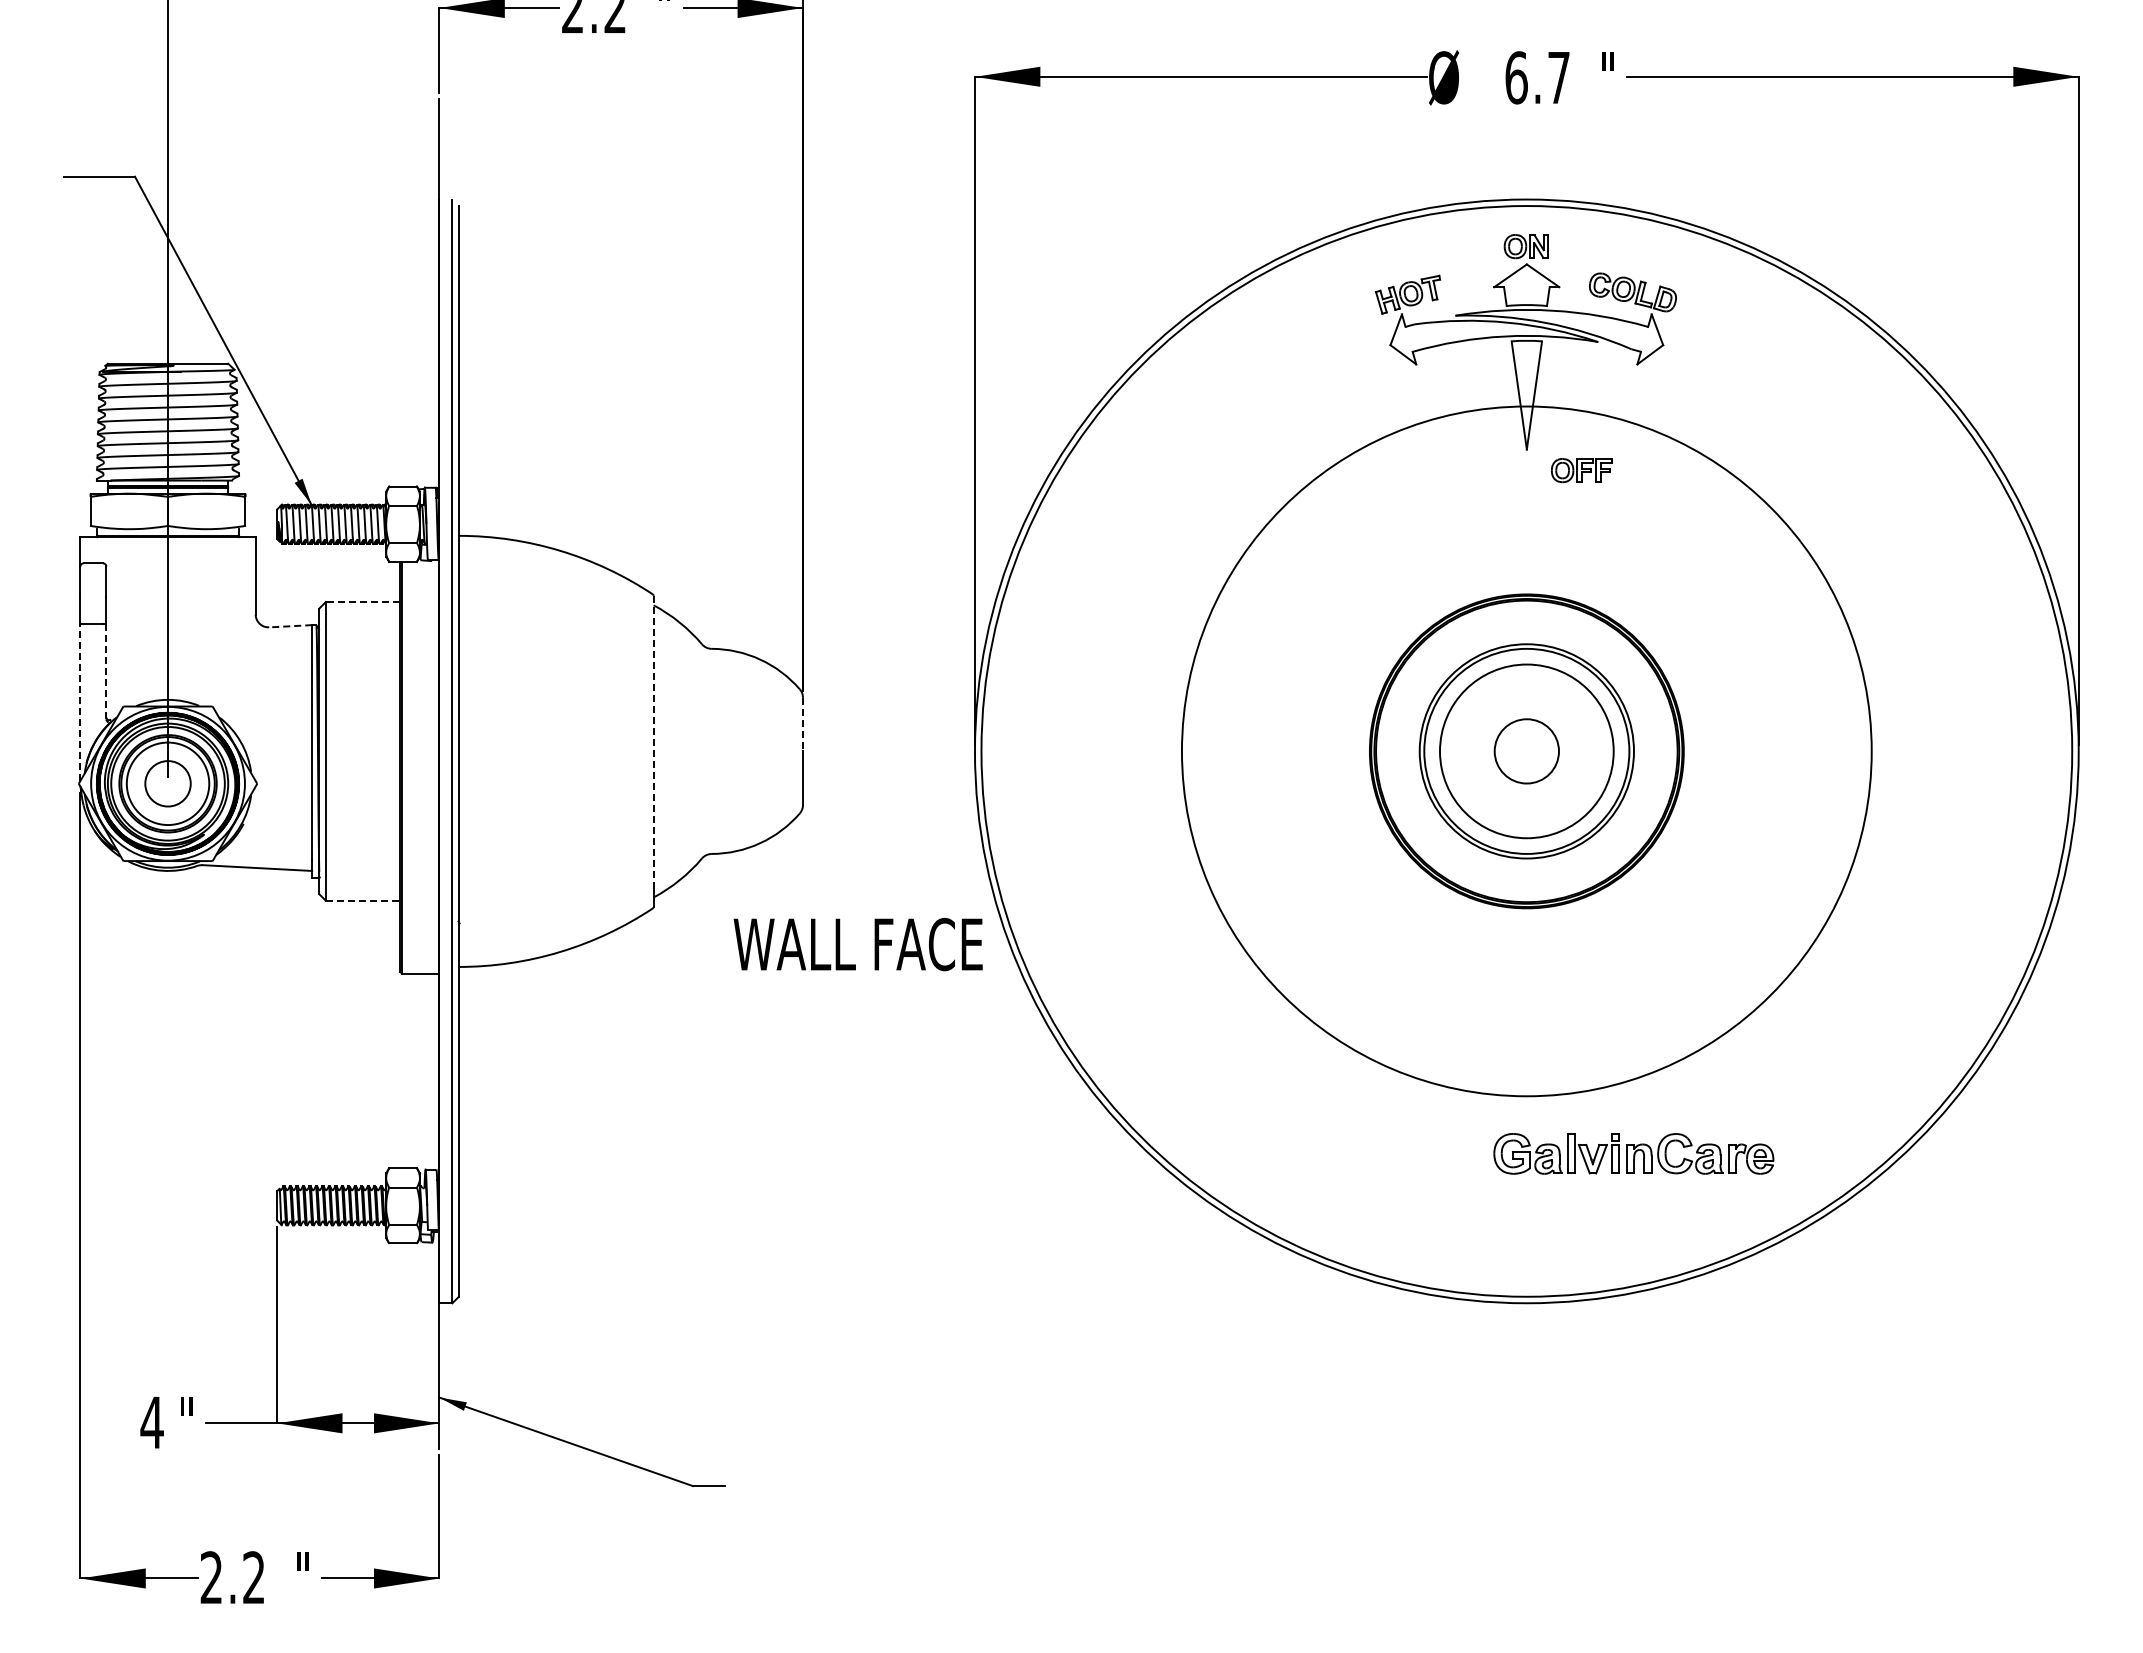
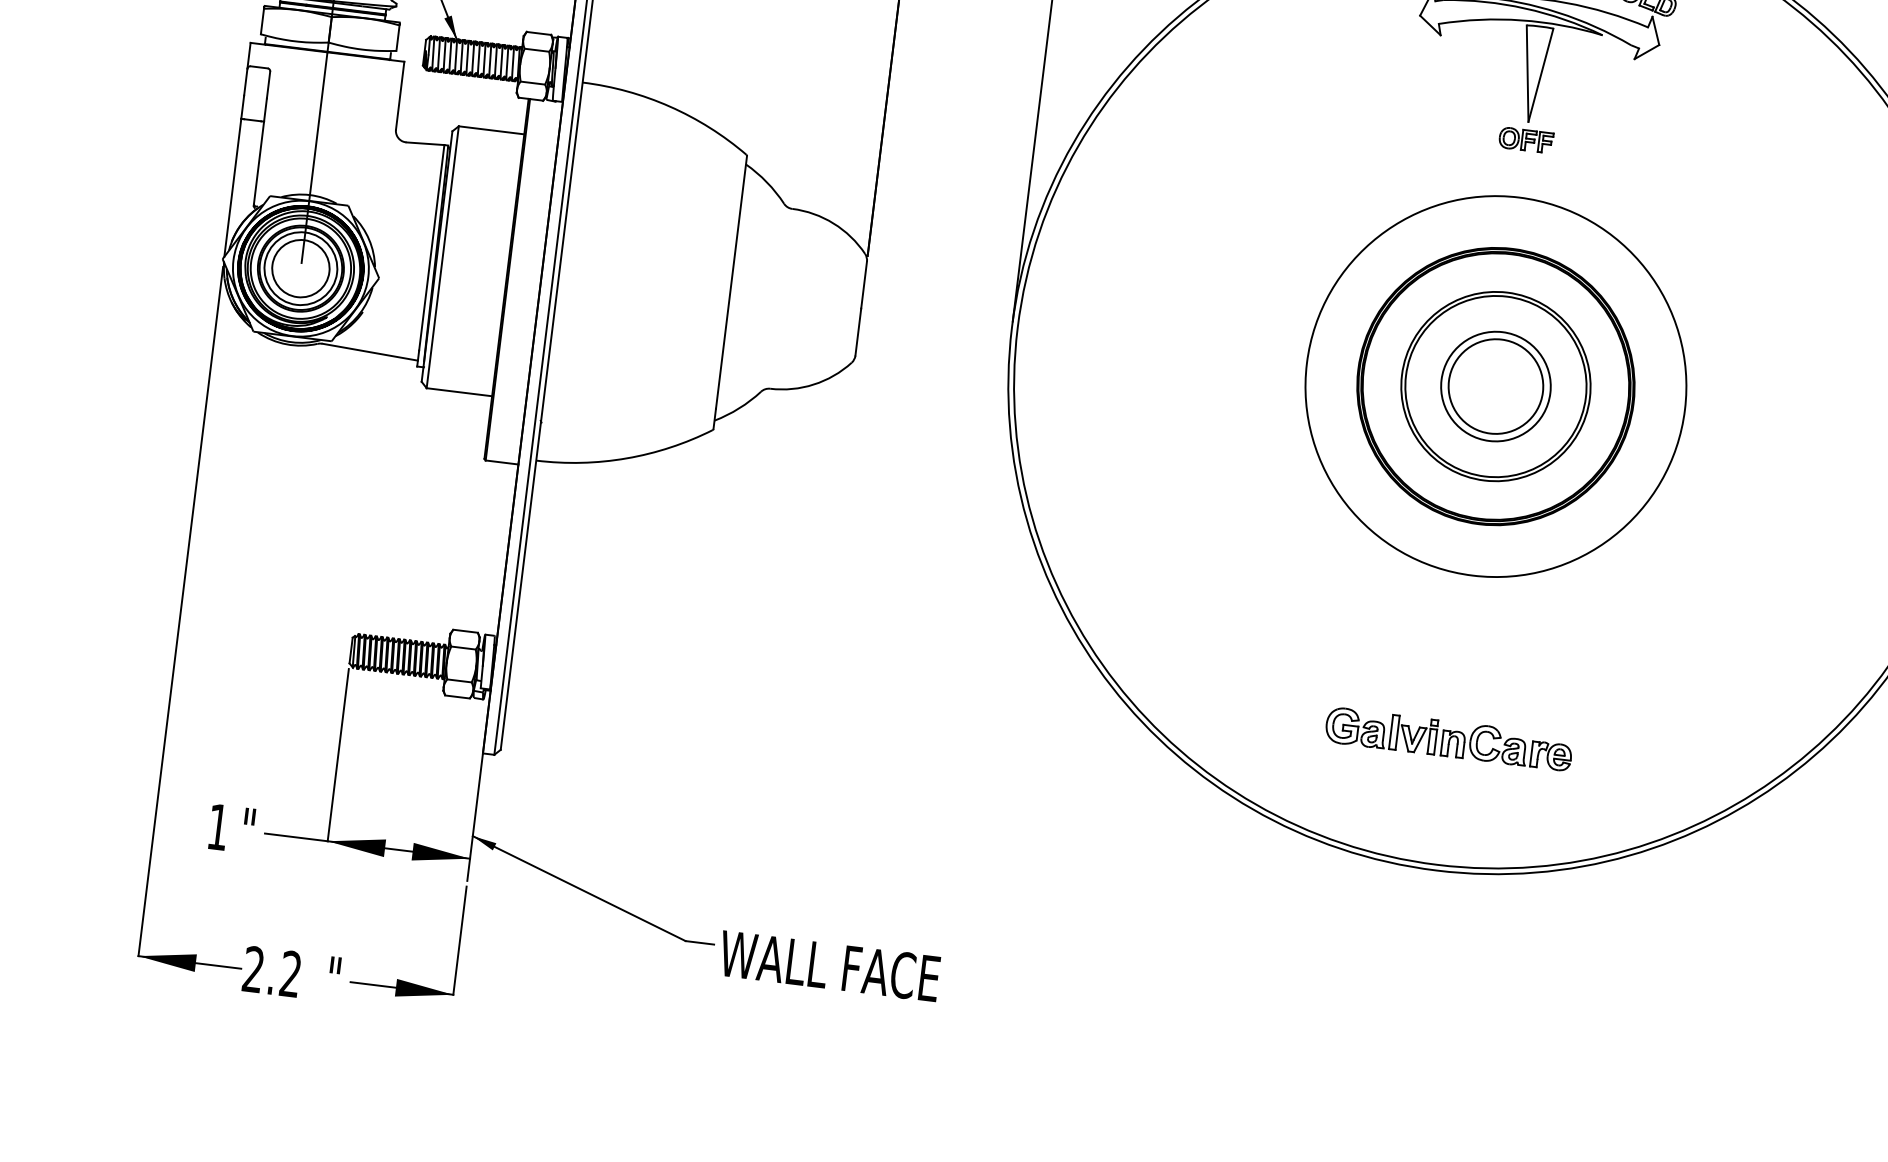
part: (1581, 470) -> (1525, 140), moved
line: (362, 602) -> (490, 130), dashed -> solid
line: (290, 626) -> (425, 143), dashed -> solid
line: (106, 671) -> (259, 163), dashed -> solid
line: (80, 702) -> (232, 187), dashed -> solid
line: (803, 724) -> (864, 285), dashed -> solid
line: (653, 740) -> (731, 282), dashed -> solid
circle: (1526, 750) -> (1495, 385), size x0.62
circle: (1526, 750) -> (1495, 385), size x1.67
circle: (1526, 751) -> (1495, 386), size x0.71
circle: (167, 783) -> (300, 268), size x1.43
line: (363, 900) -> (459, 392), dashed -> solid
text: (857, 944) -> (828, 966), moved
part: (1633, 1153) -> (1448, 738), moved
text: (151, 1422) -> (217, 826), 4 -> 1

